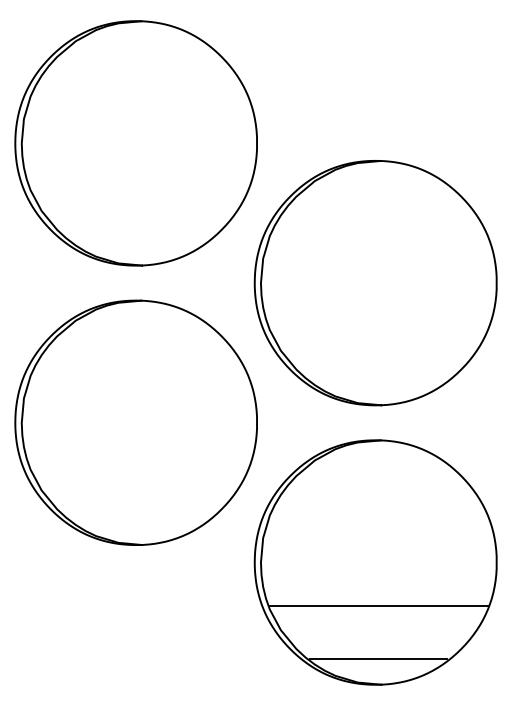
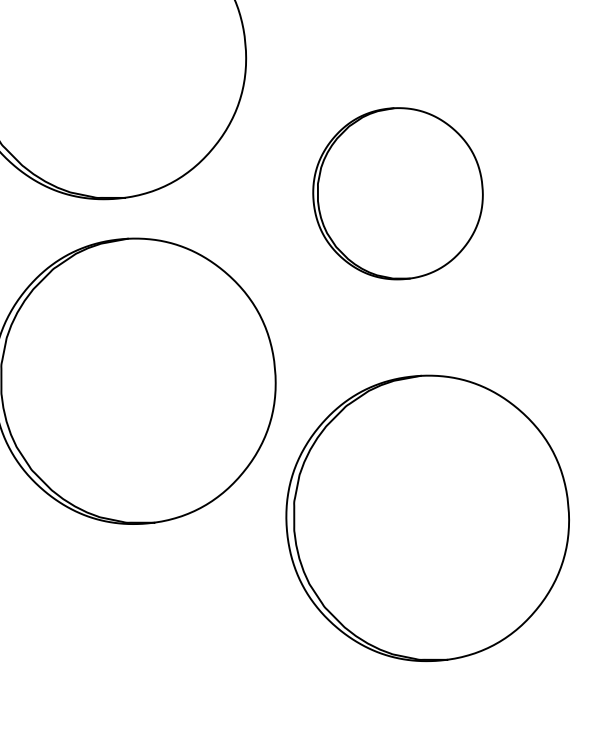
part: (375, 283) -> (397, 194), size x0.6
line: (378, 606) -> (435, 569), removed
line: (378, 658) -> (441, 629), removed

